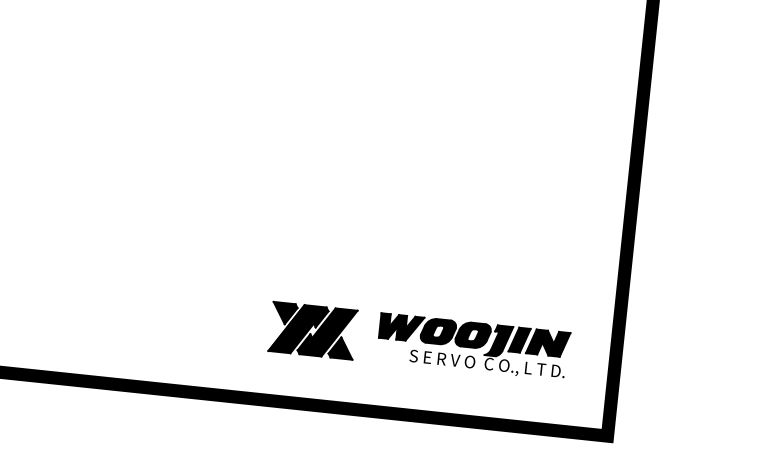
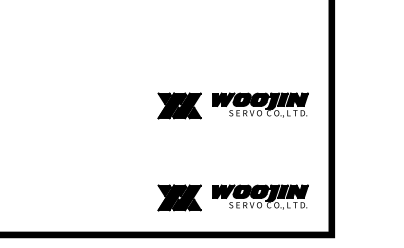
part: (437, 158) -> (232, 105), added

